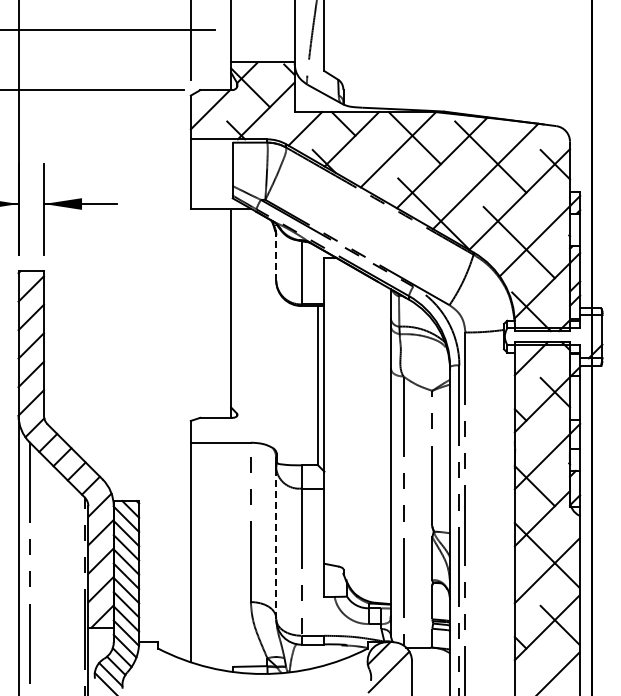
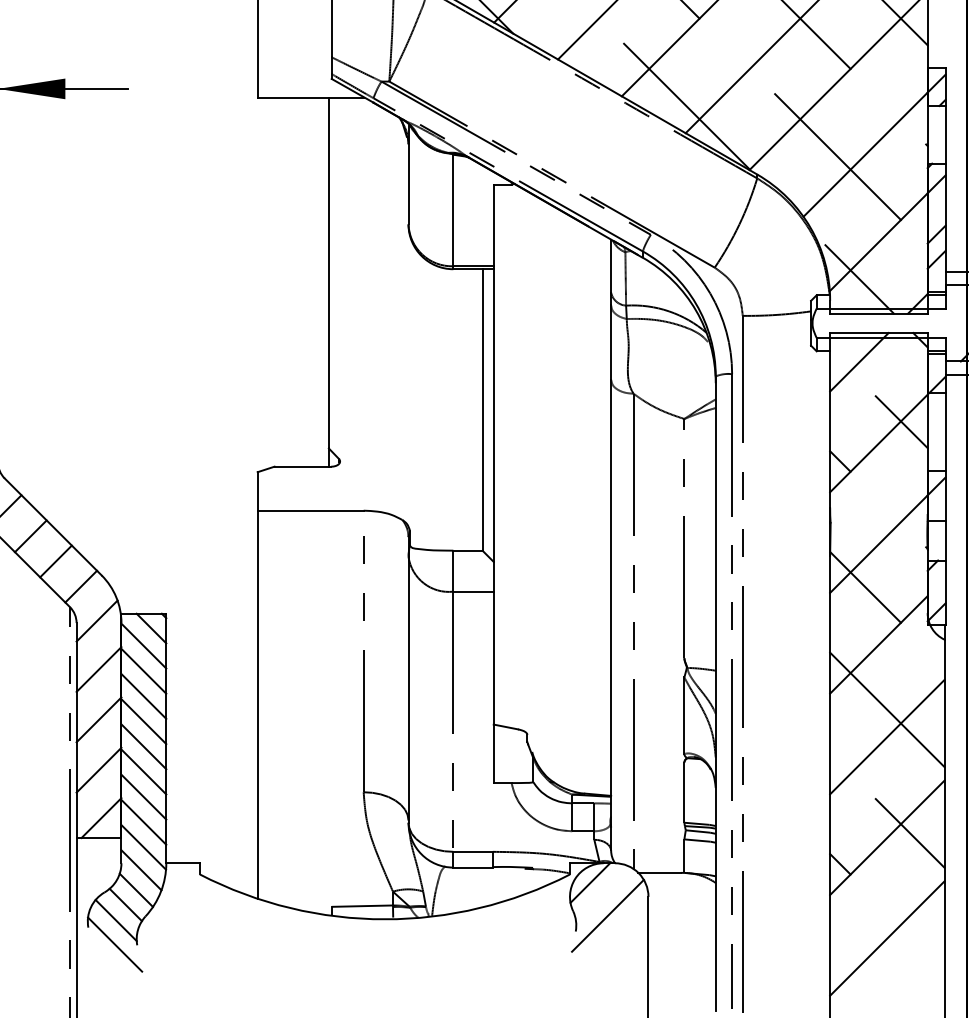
line: (276, 252) -> (408, 174), dashed -> solid
line: (276, 543) -> (408, 688), dashed -> solid

